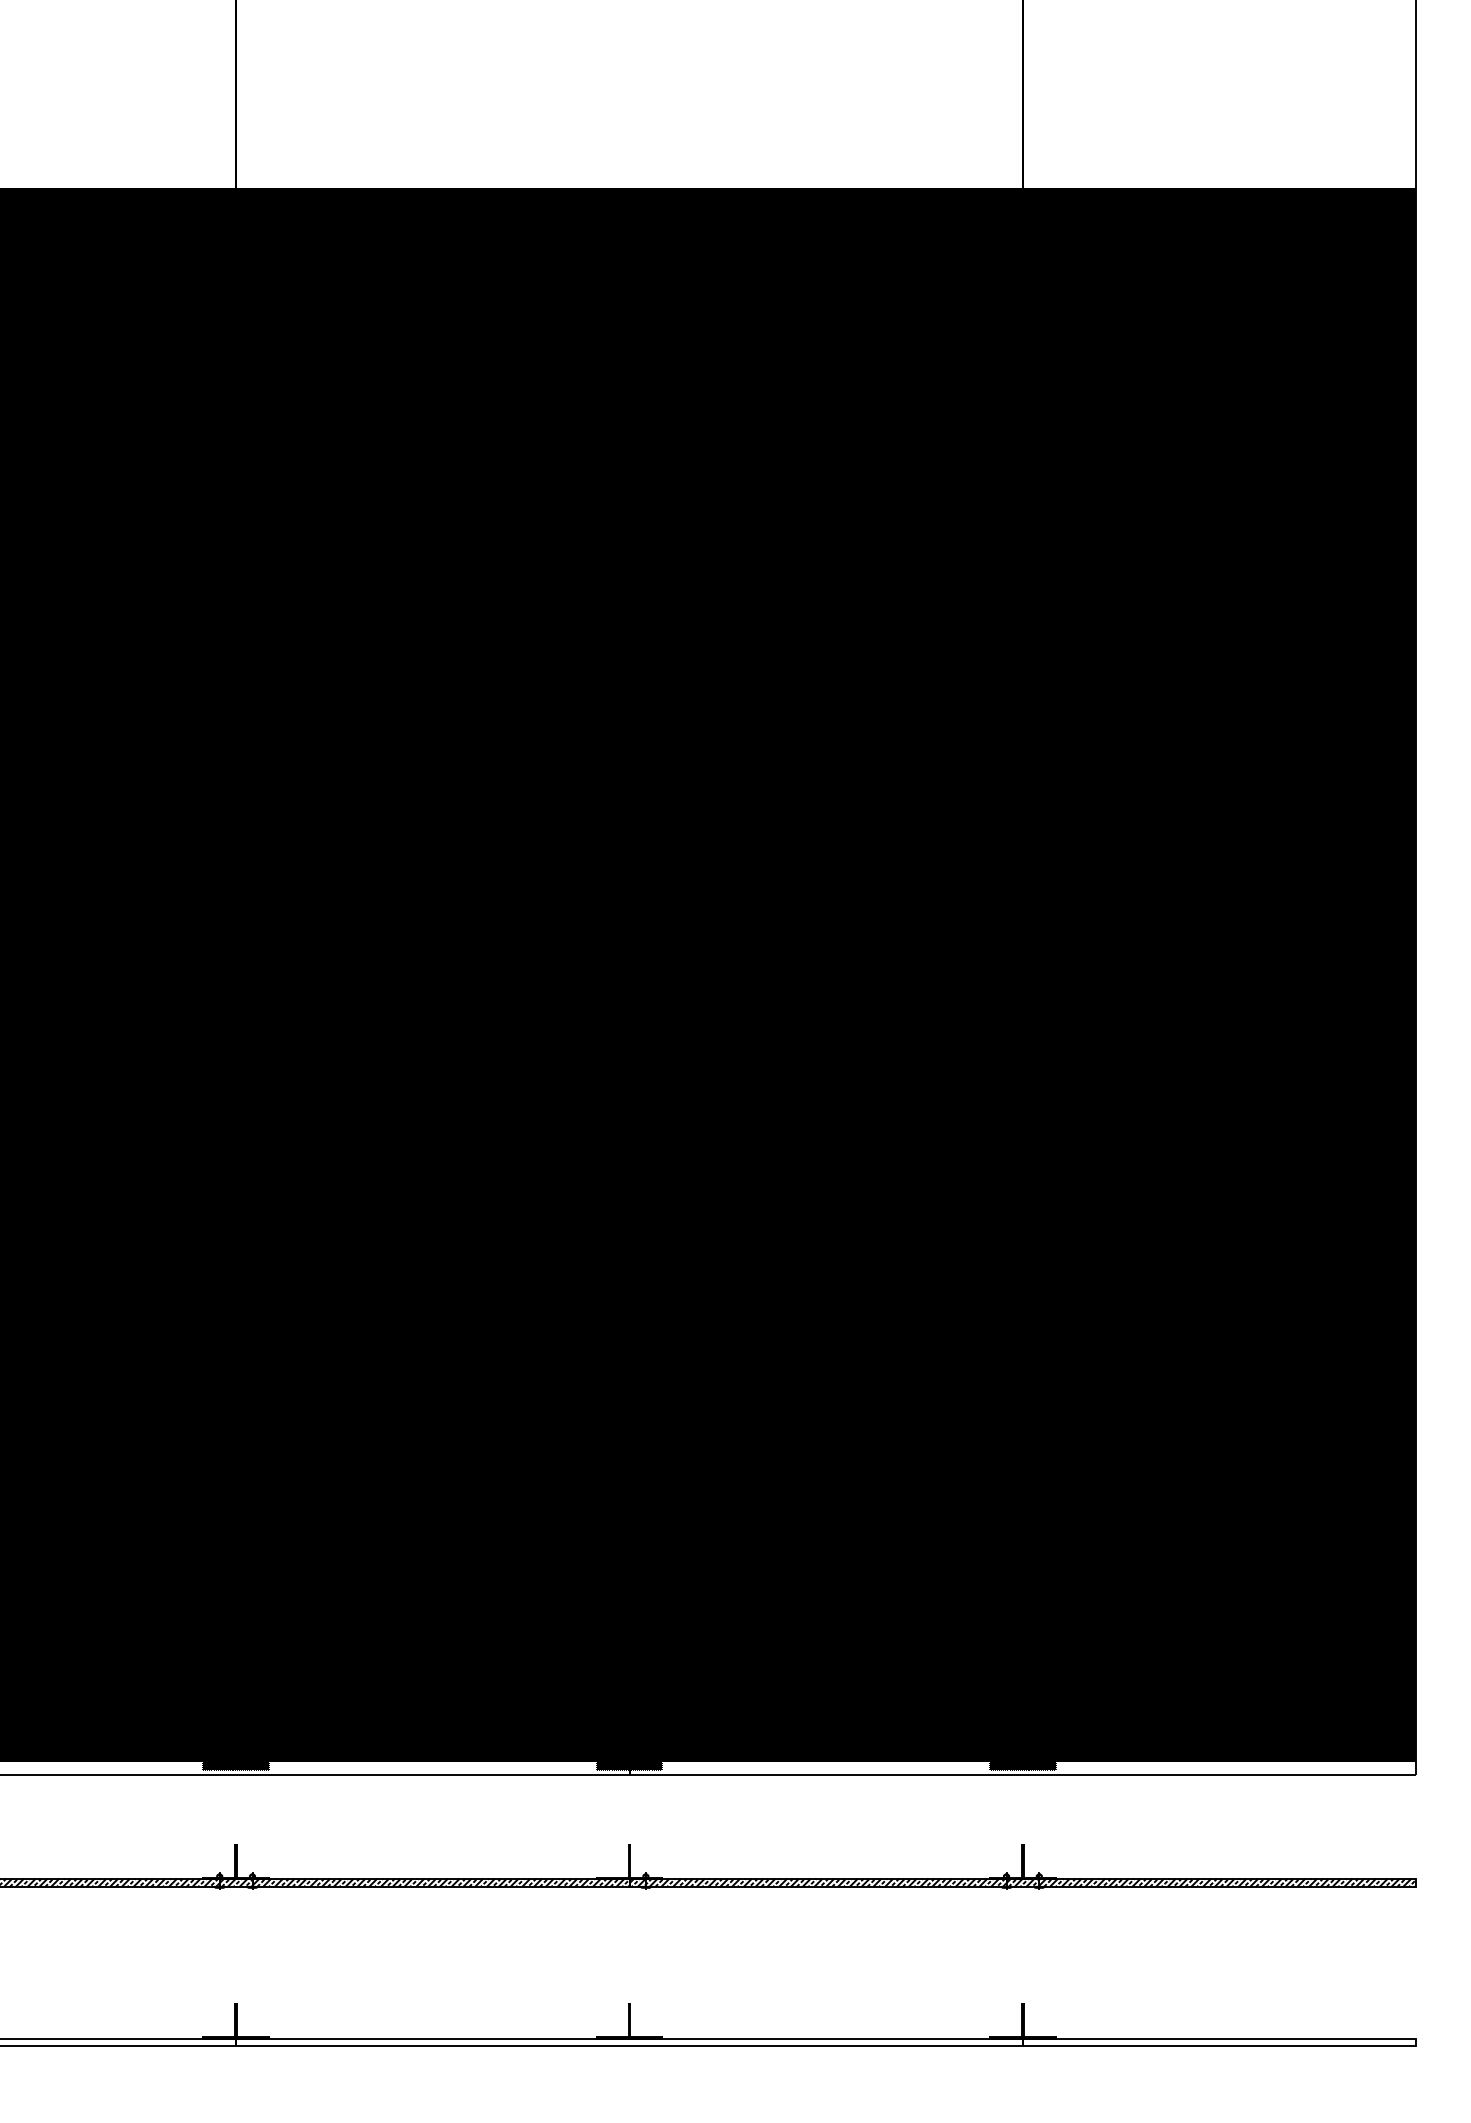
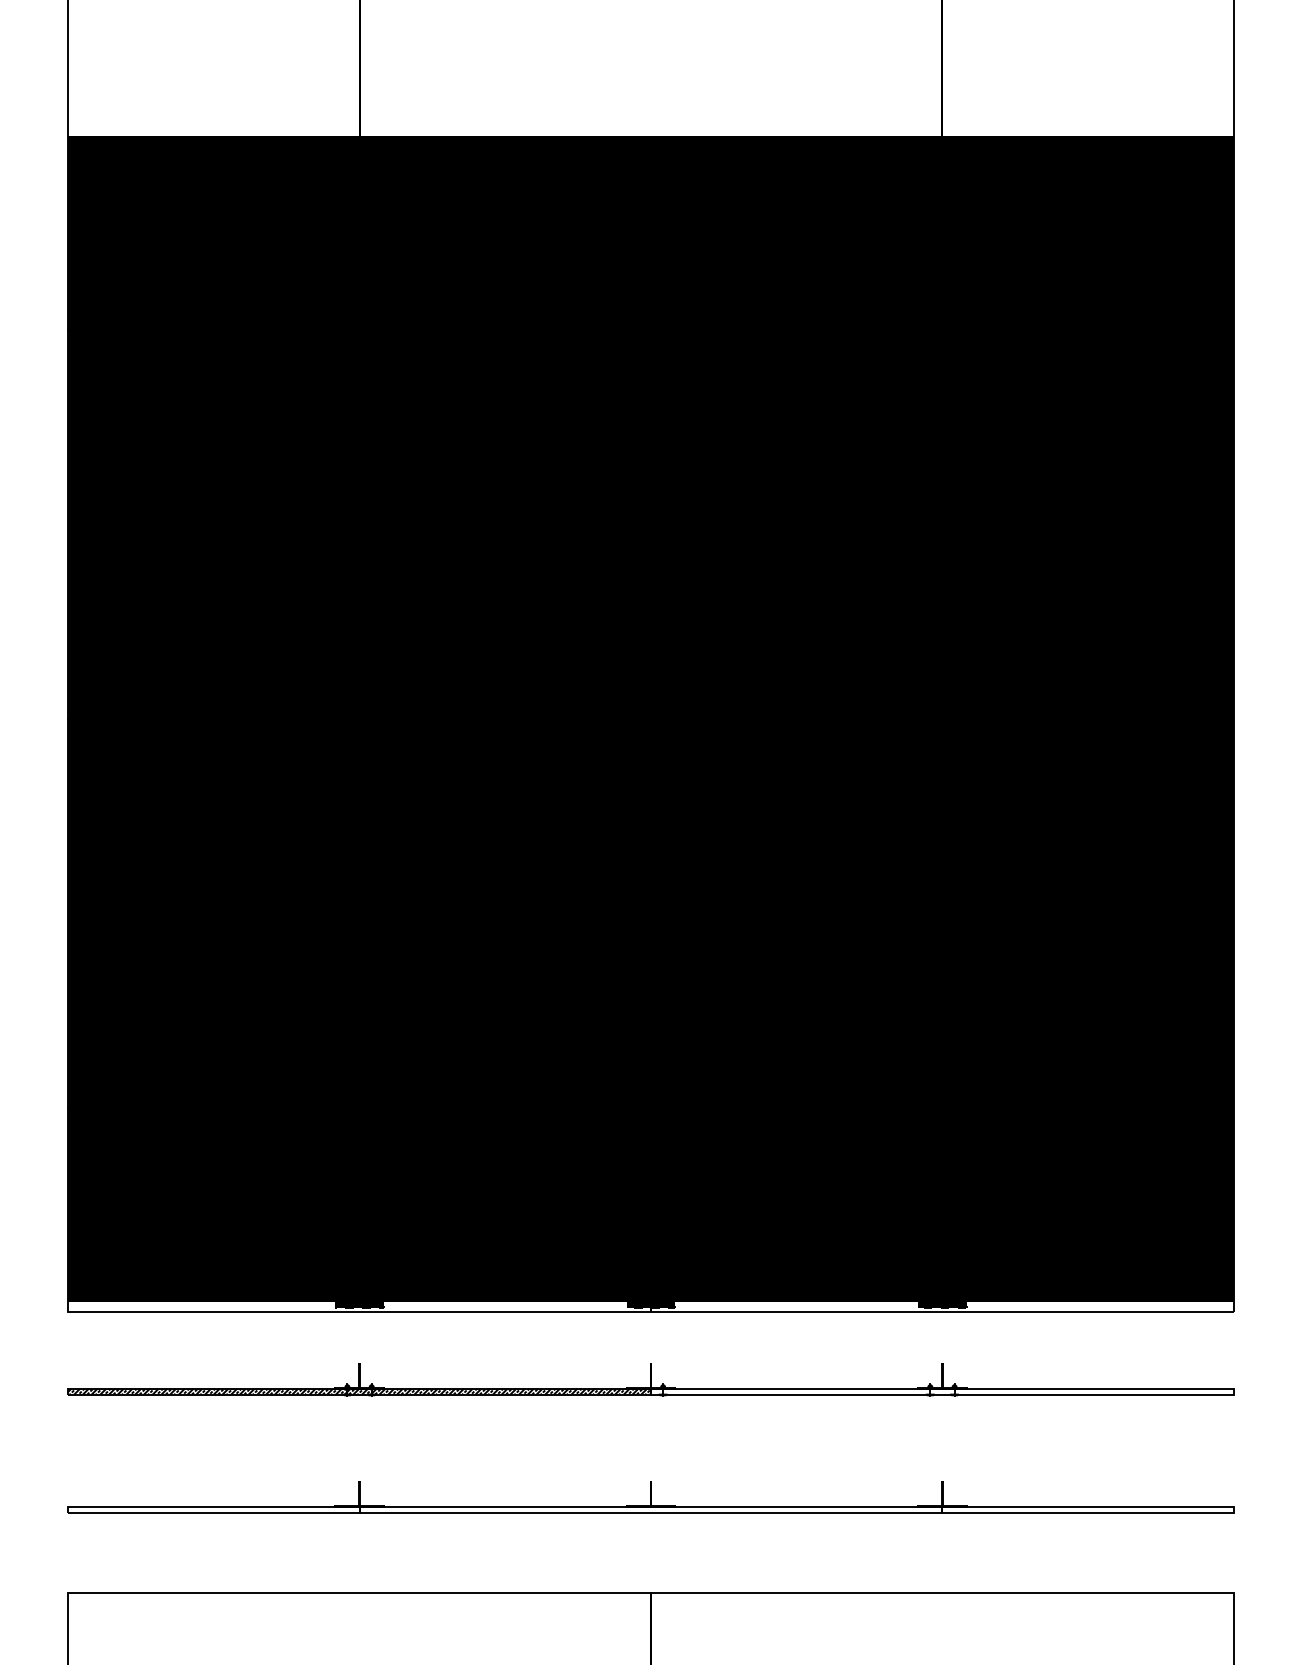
hatch: (1023, 1882) -> (942, 1391), removed

